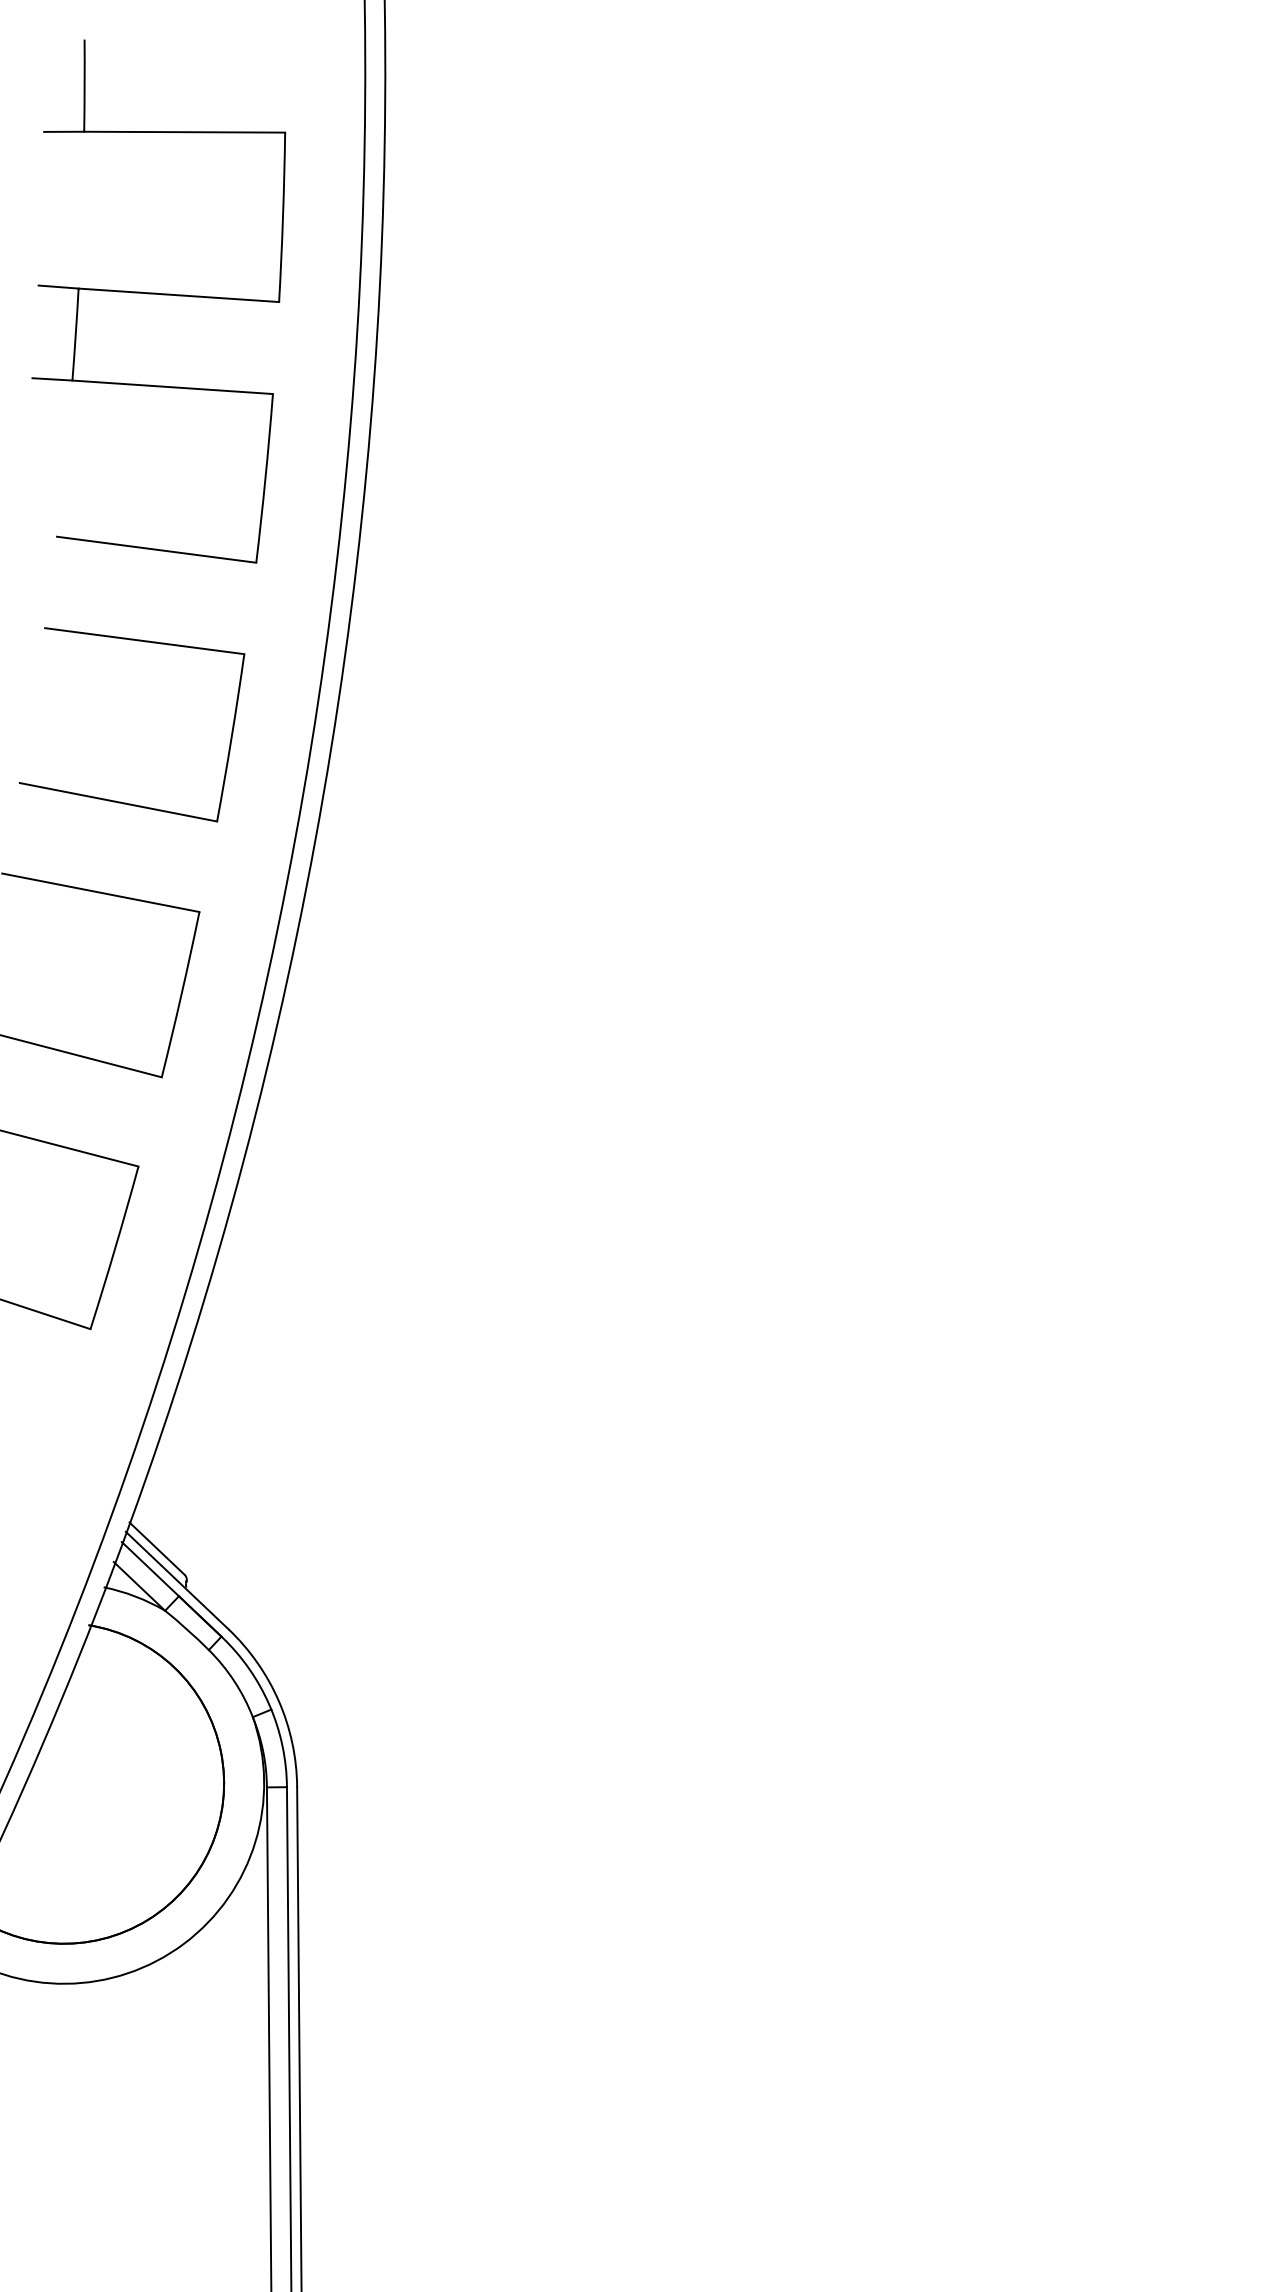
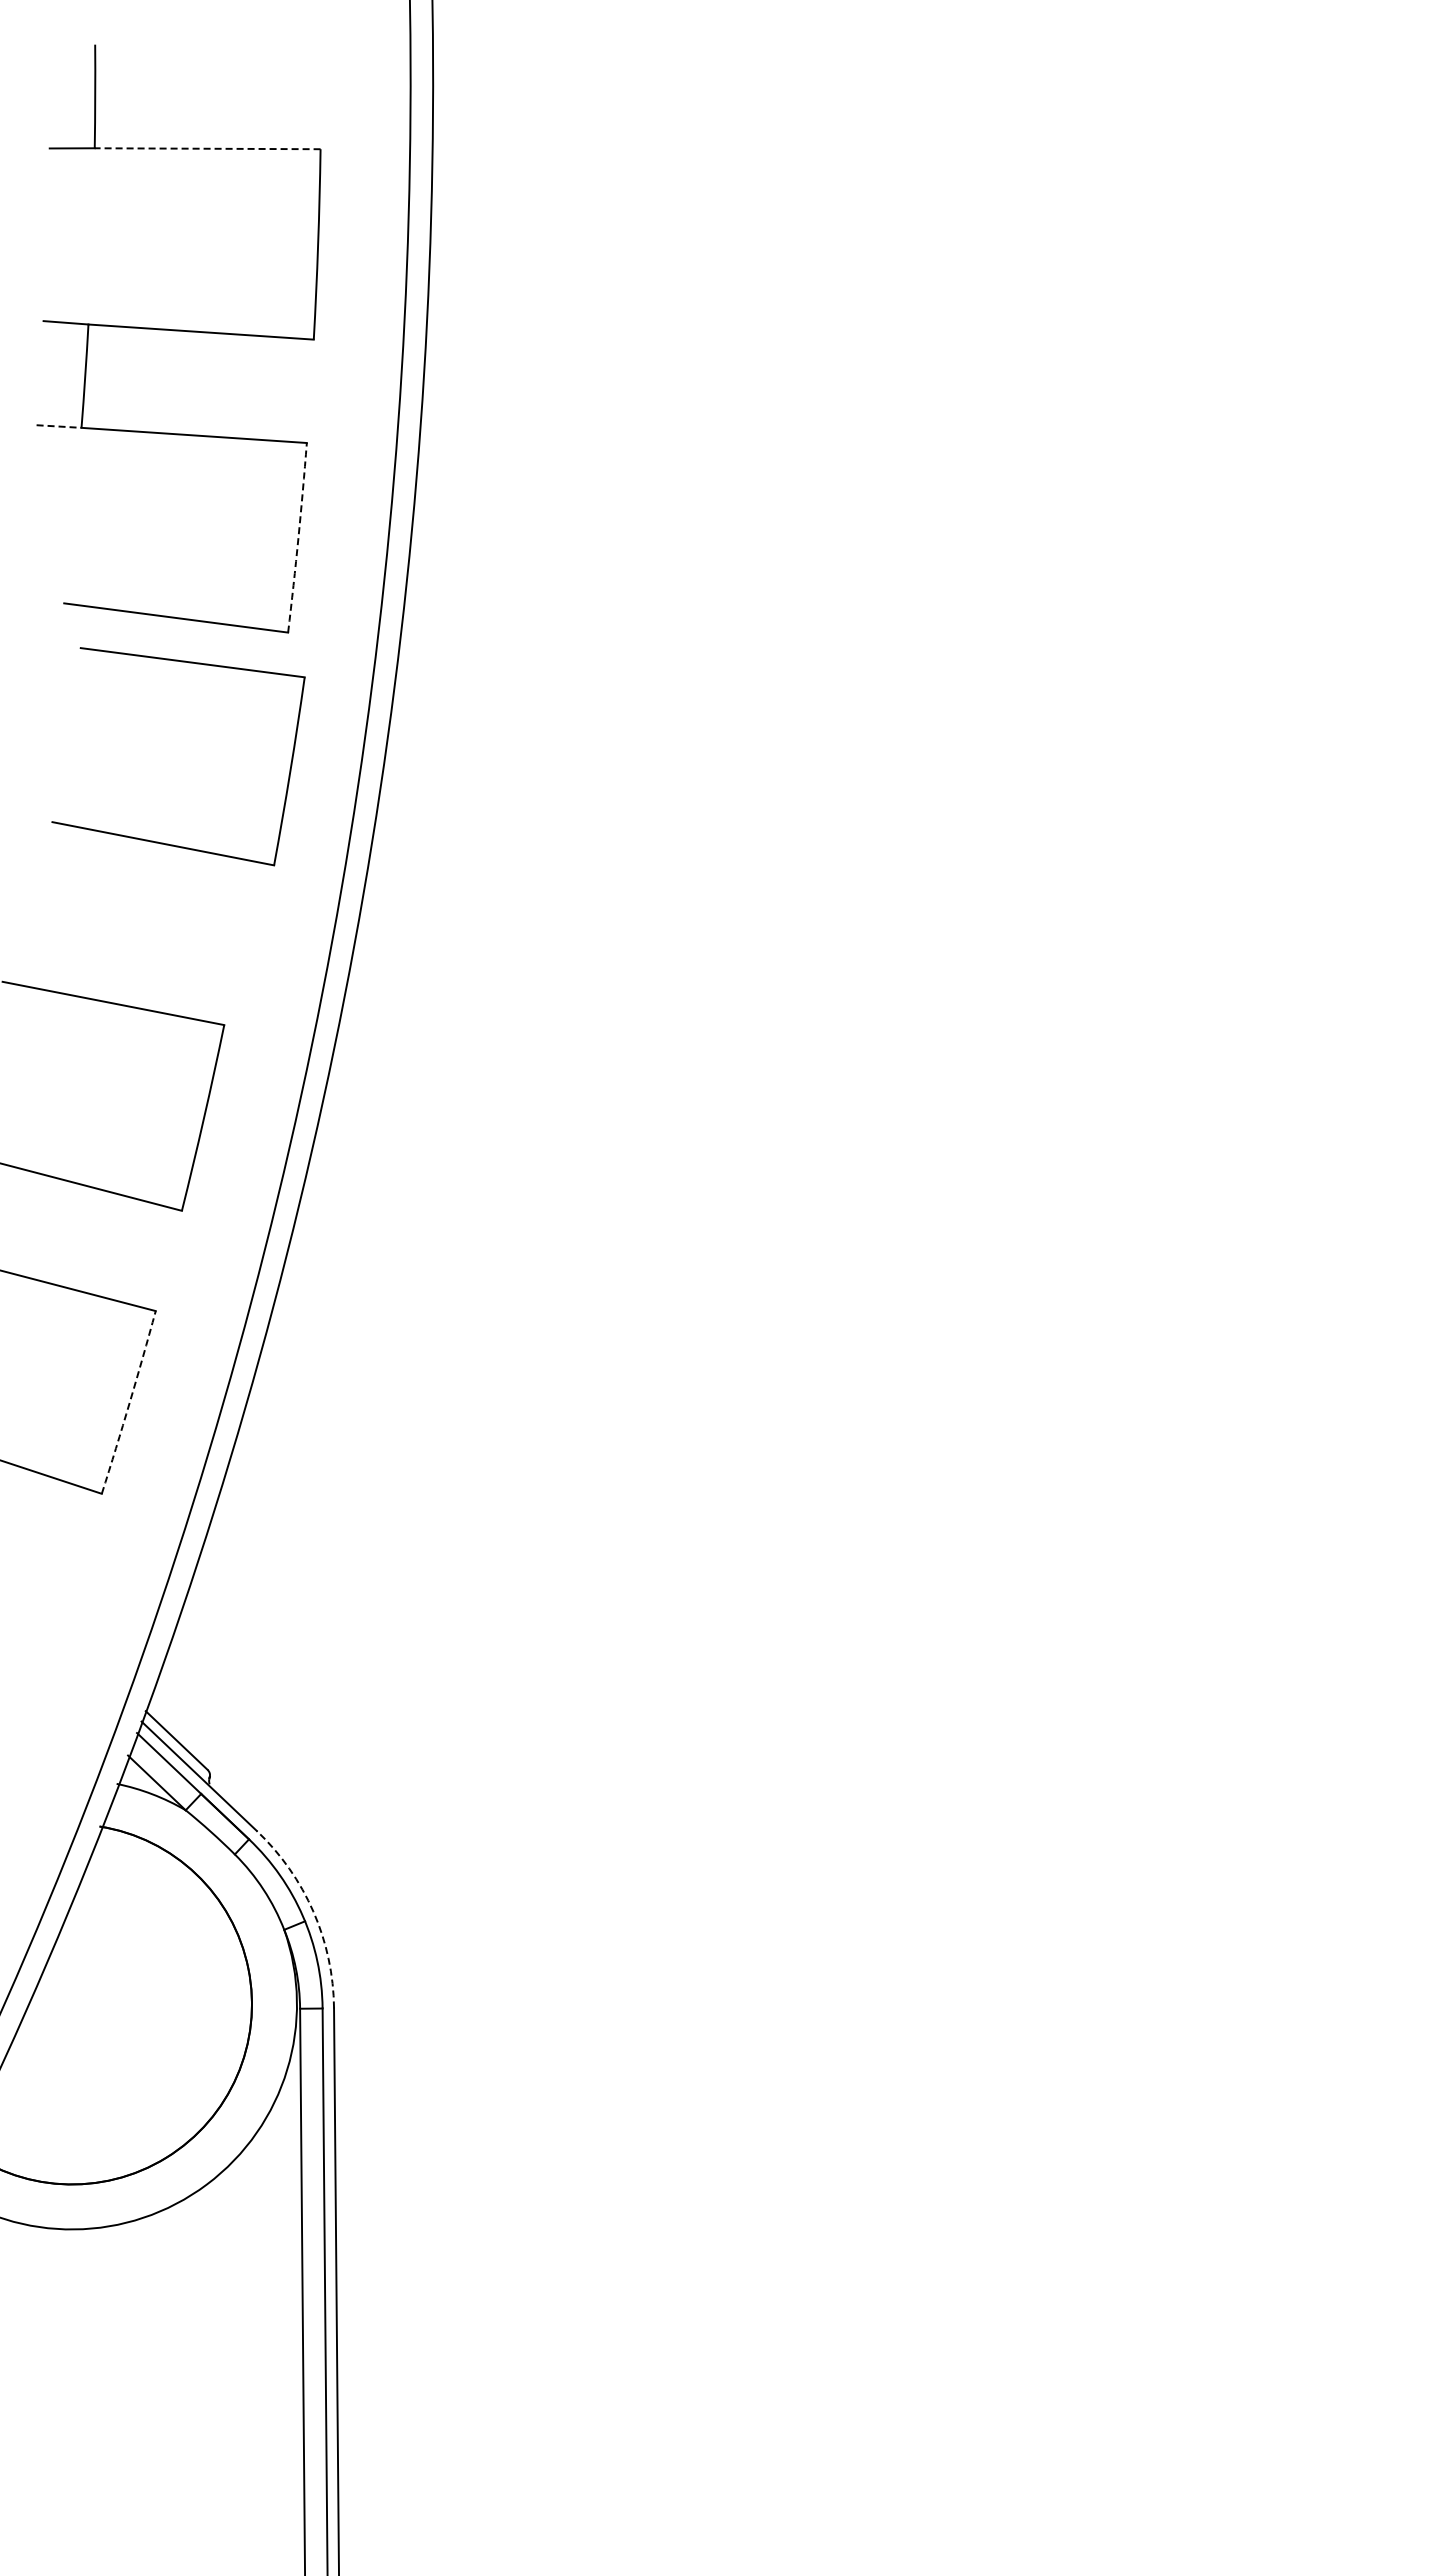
line: (184, 131) -> (207, 148), solid -> dashed
line: (52, 379) -> (59, 426), solid -> dashed
arc: (265, 478) -> (298, 537), solid -> dashed
part: (118, 801) -> (163, 842), moved
arc: (115, 1247) -> (129, 1402), solid -> dashed
arc: (278, 1700) -> (313, 1911), solid -> dashed

